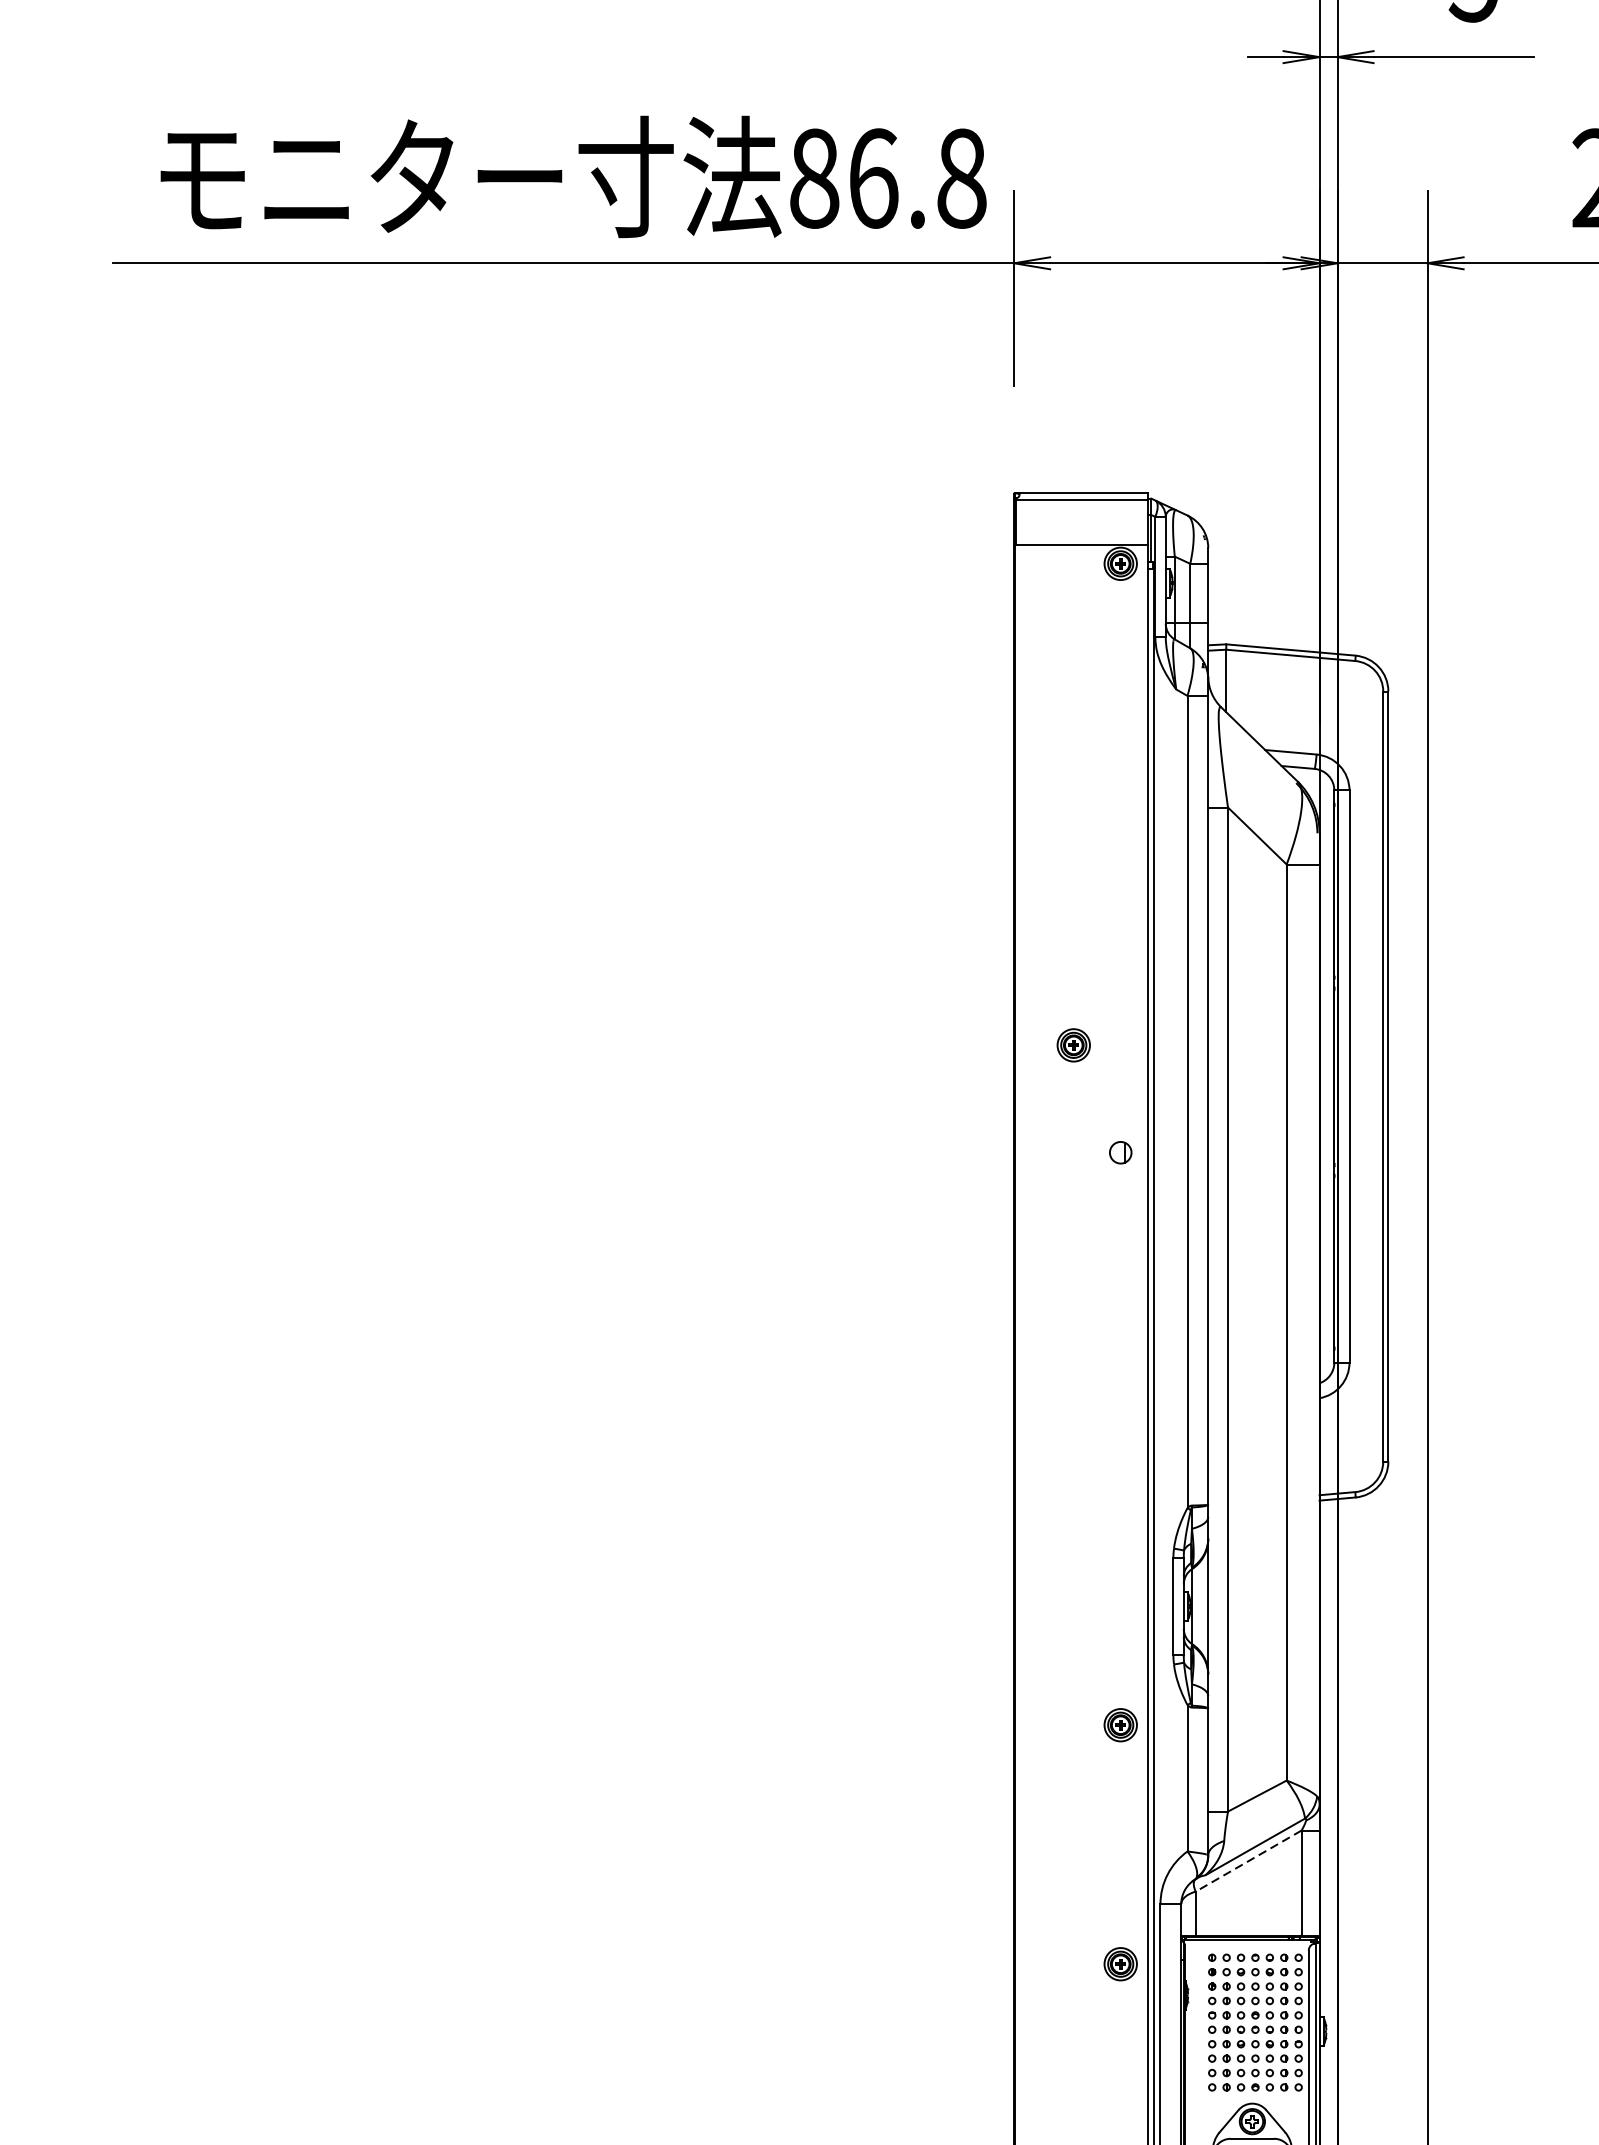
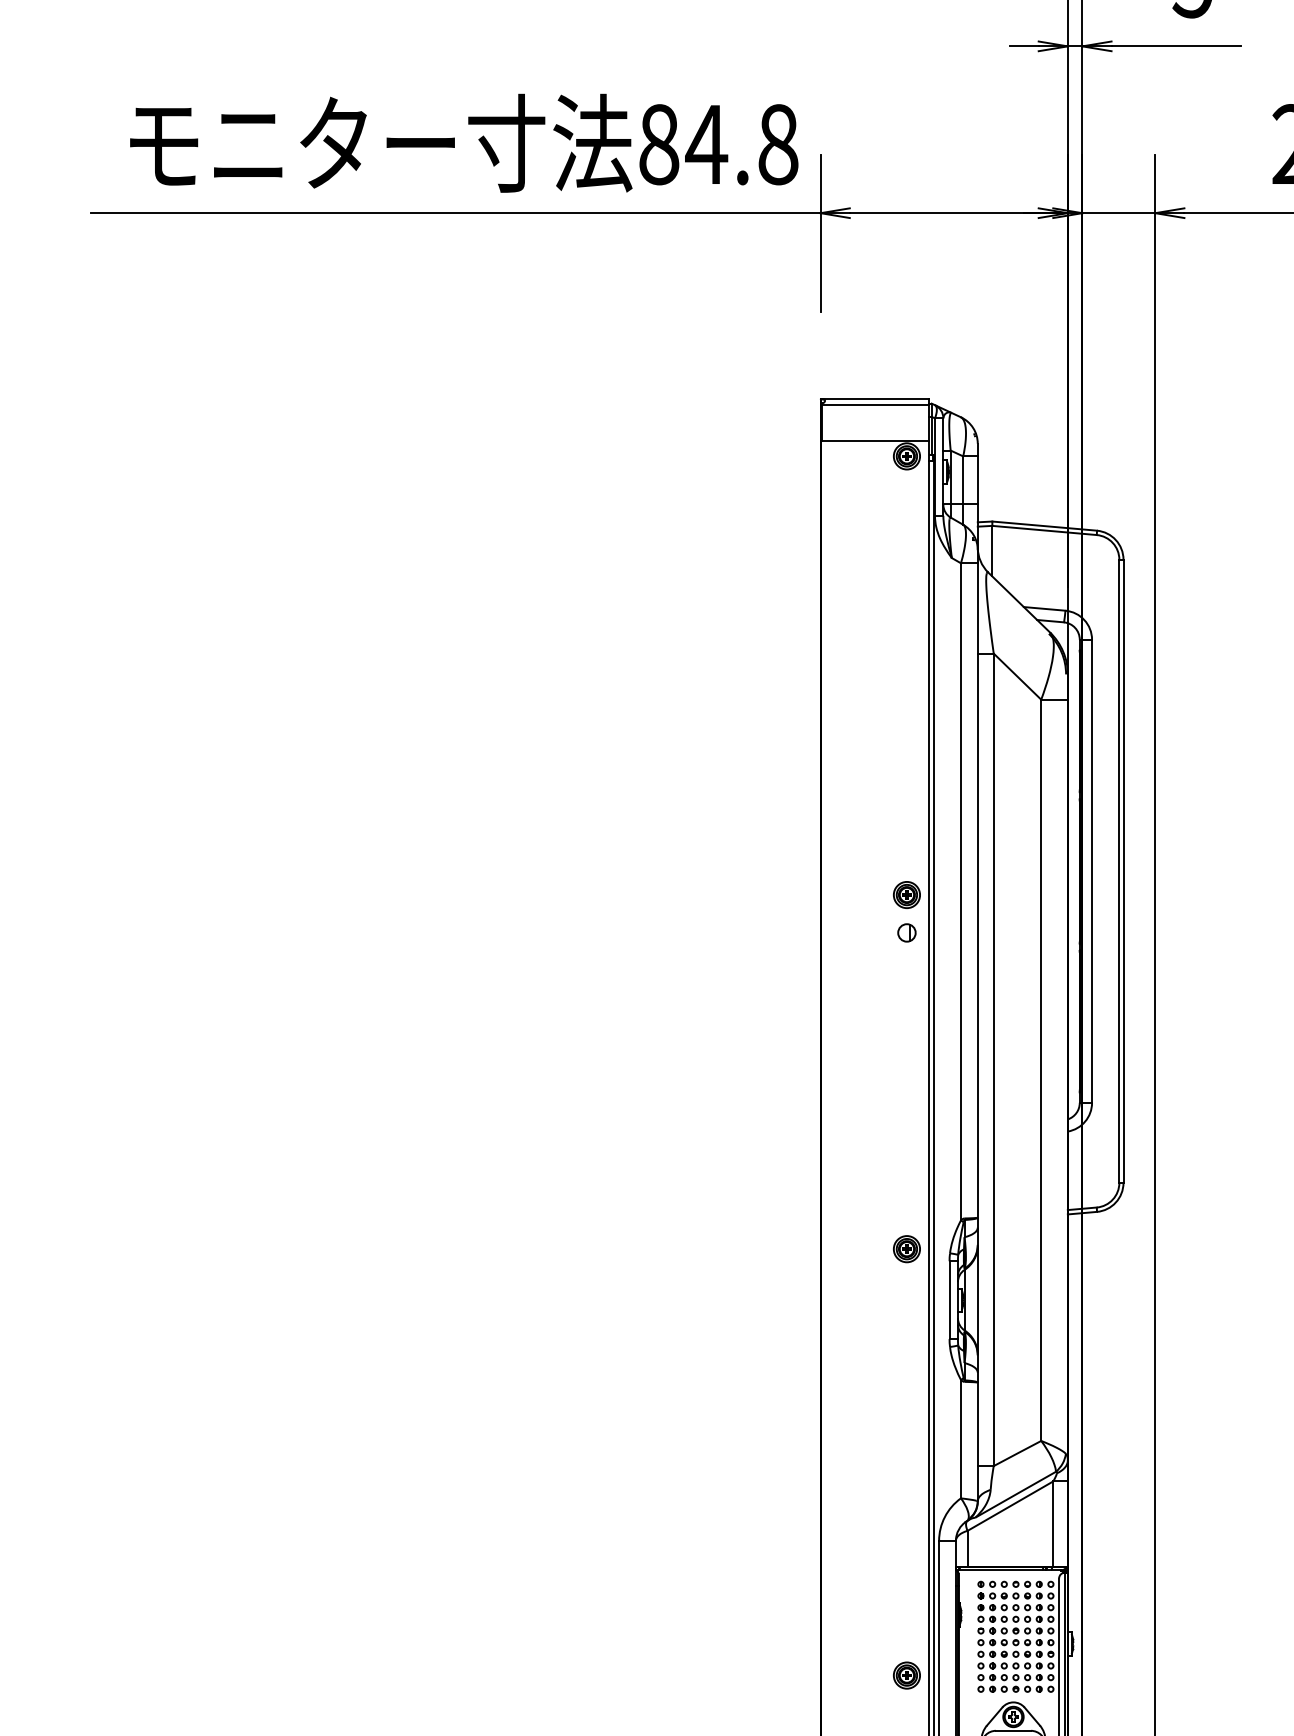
text: (873, 178) -> (706, 144), 86.8 -> 84.8
part: (1073, 1044) -> (906, 894), moved
part: (1120, 1725) -> (906, 1249), moved
line: (1247, 1861) -> (1009, 1506), dashed -> solid
part: (1120, 1964) -> (906, 1675), moved

